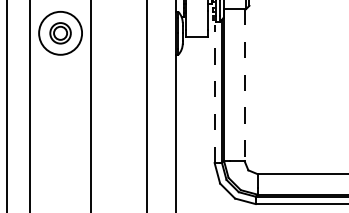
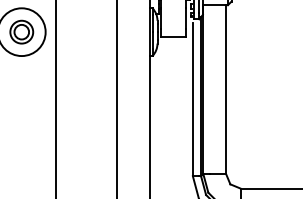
line: (244, 85) -> (226, 90), dashed -> solid
line: (214, 94) -> (192, 100), dashed -> solid

